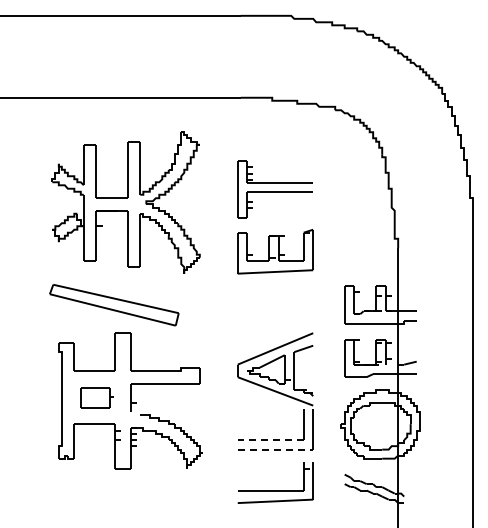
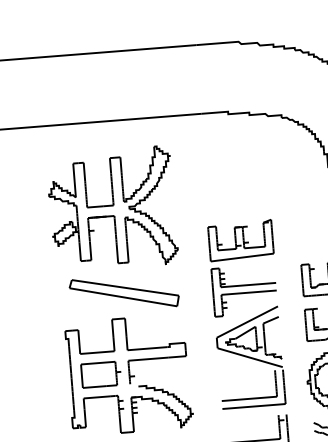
part: (274, 189) -> (244, 290), moved
part: (114, 305) -> (124, 293), moved
part: (96, 397) -> (100, 374), size x1.43
line: (270, 440) -> (249, 399), dashed -> solid
line: (275, 449) -> (254, 406), dashed -> solid

